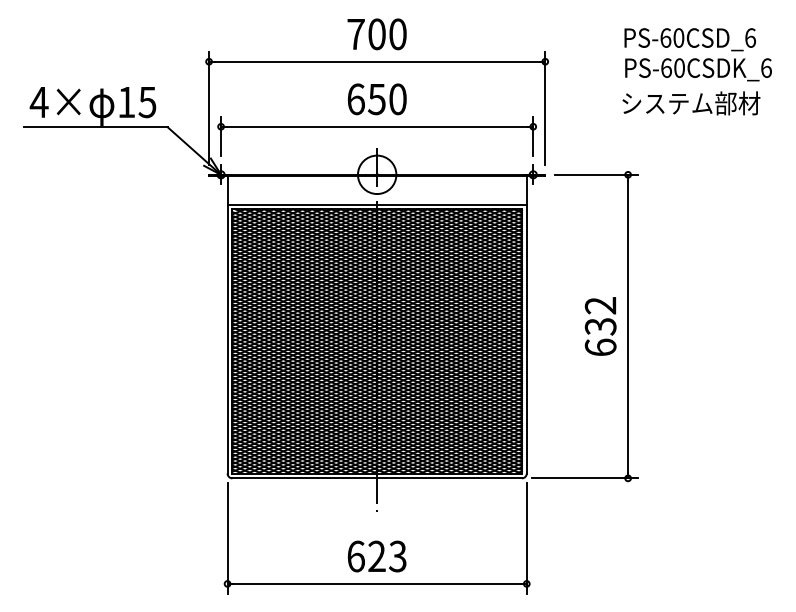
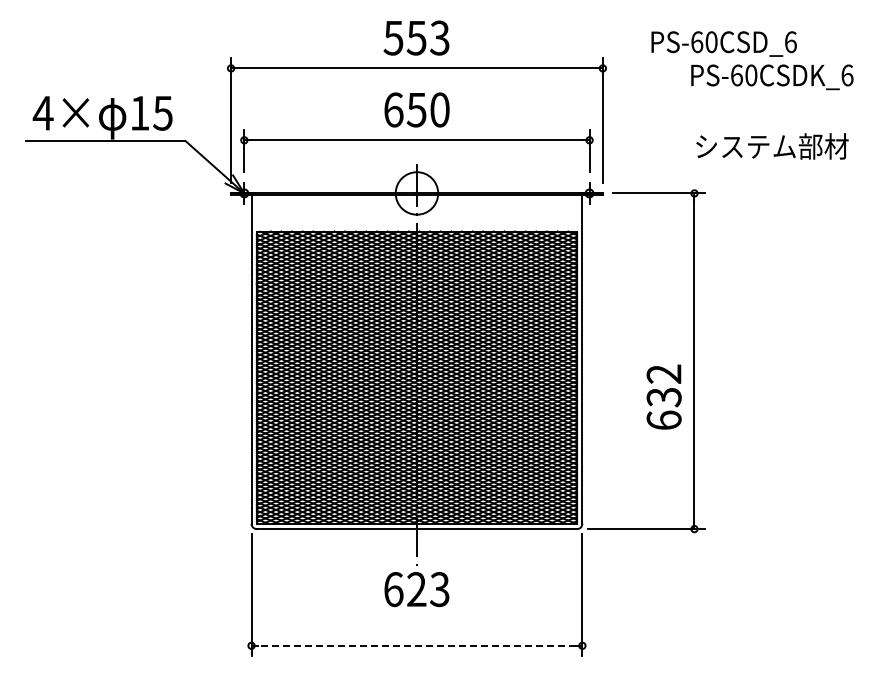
text: (376, 33) -> (416, 37), 700 -> 553
text: (689, 39) -> (723, 43), moved
text: (691, 103) -> (772, 146), moved
line: (376, 204) -> (416, 226), removed
text: (600, 325) -> (663, 396), moved
text: (376, 556) -> (416, 589), moved
line: (376, 583) -> (416, 645), solid -> dashed

